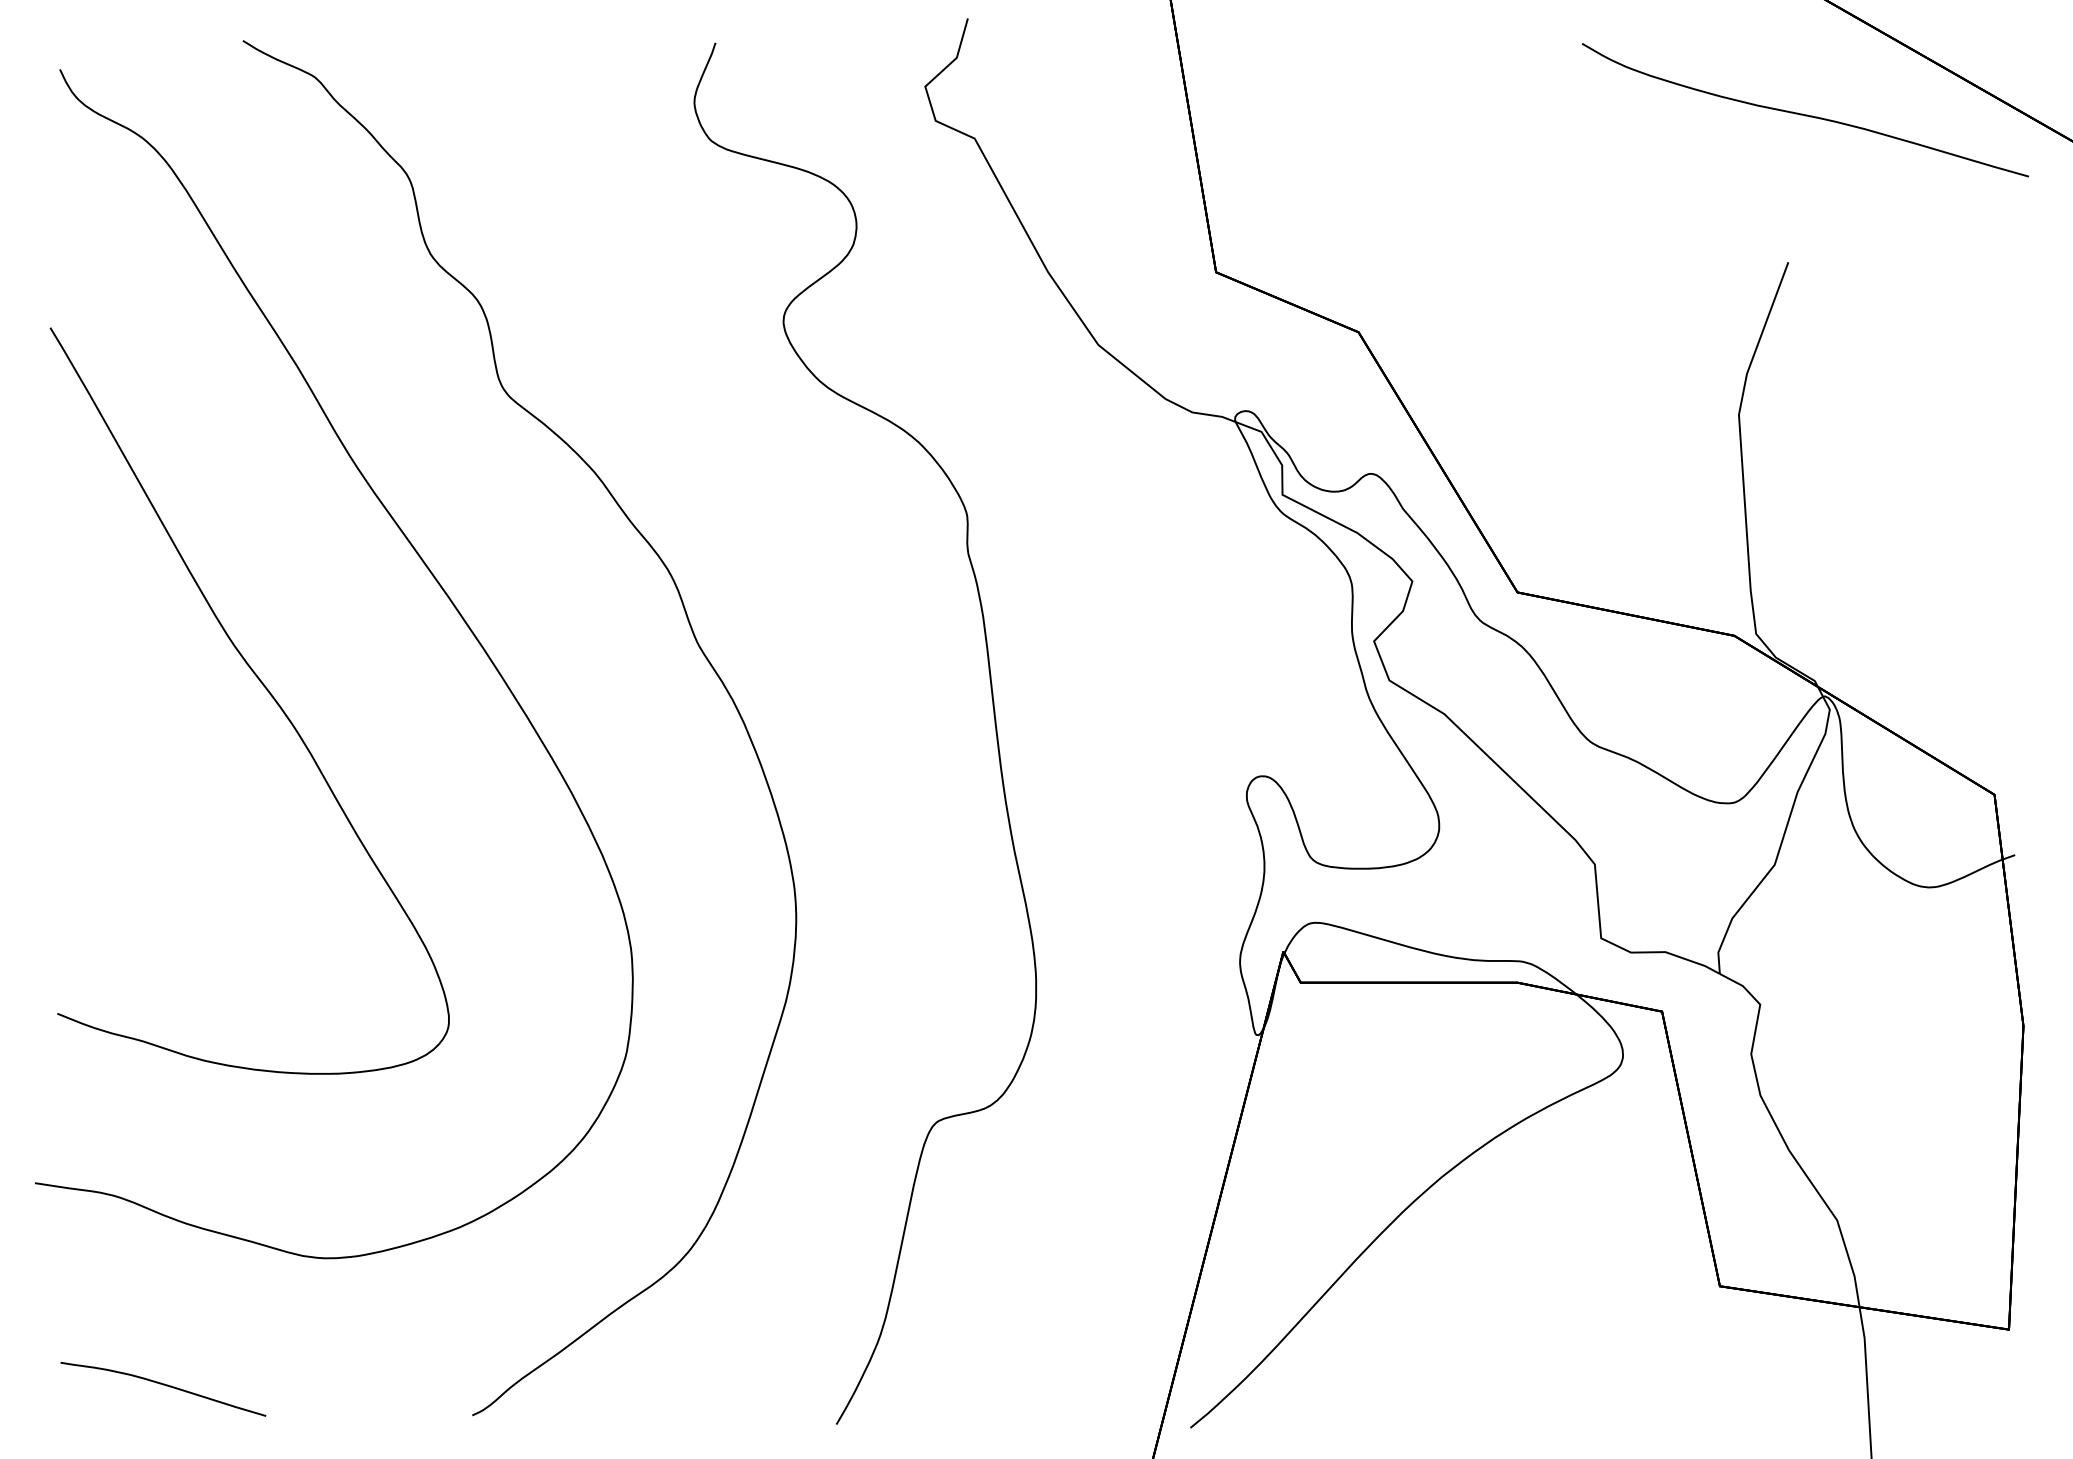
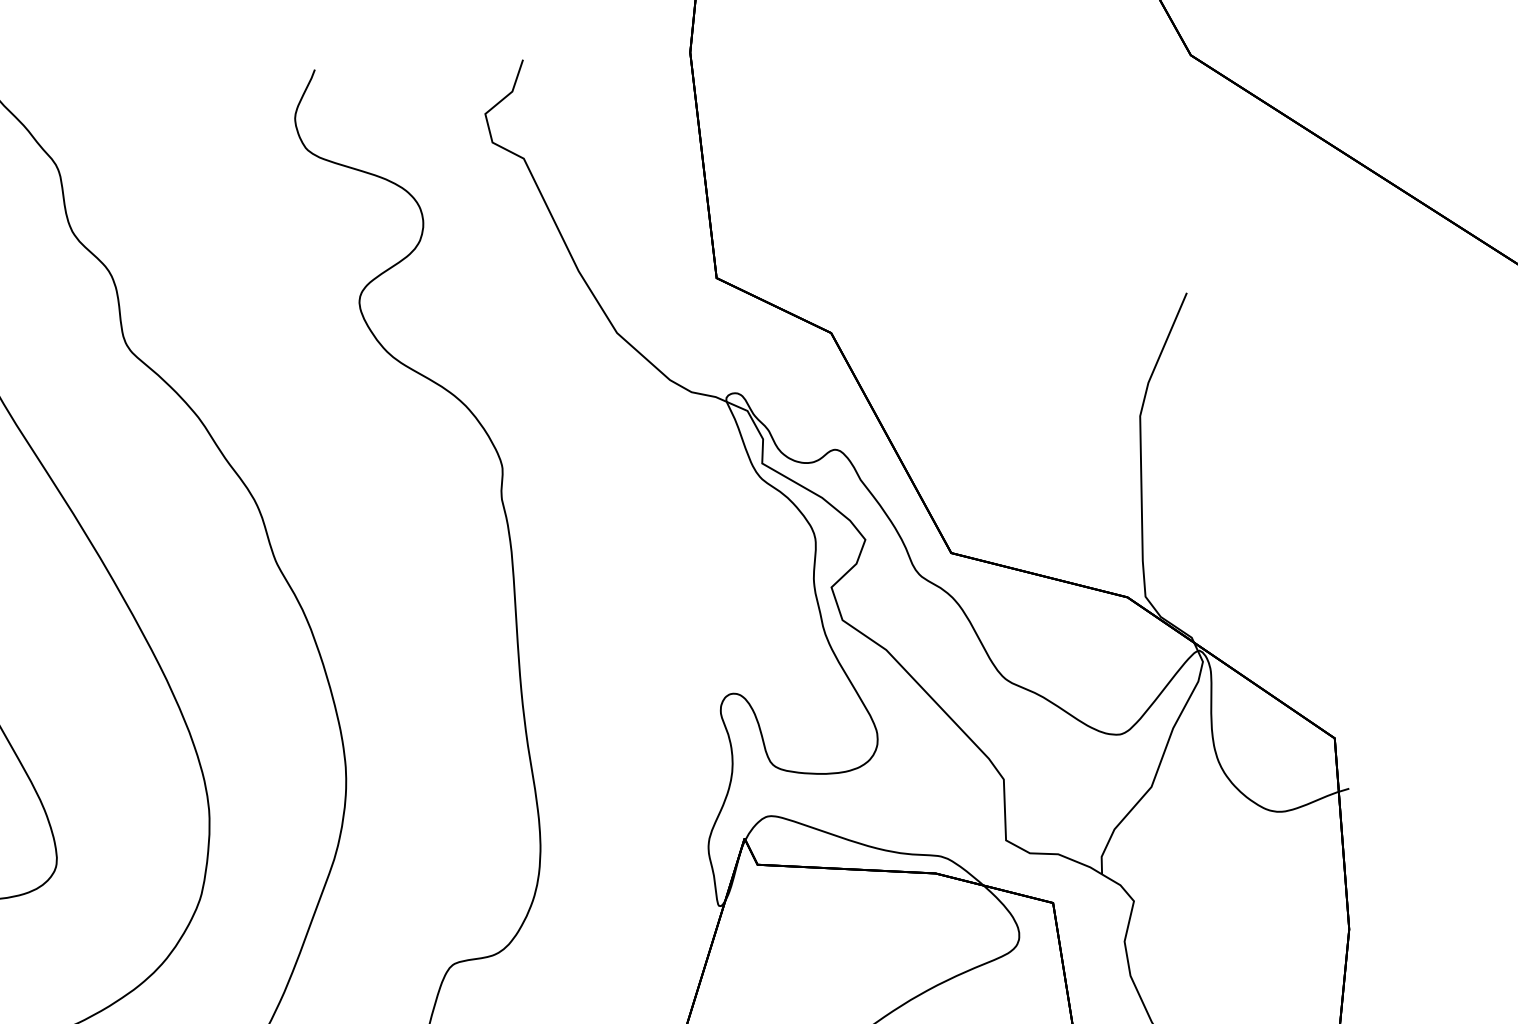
curve: (1802, 113) -> (1204, 171), removed

